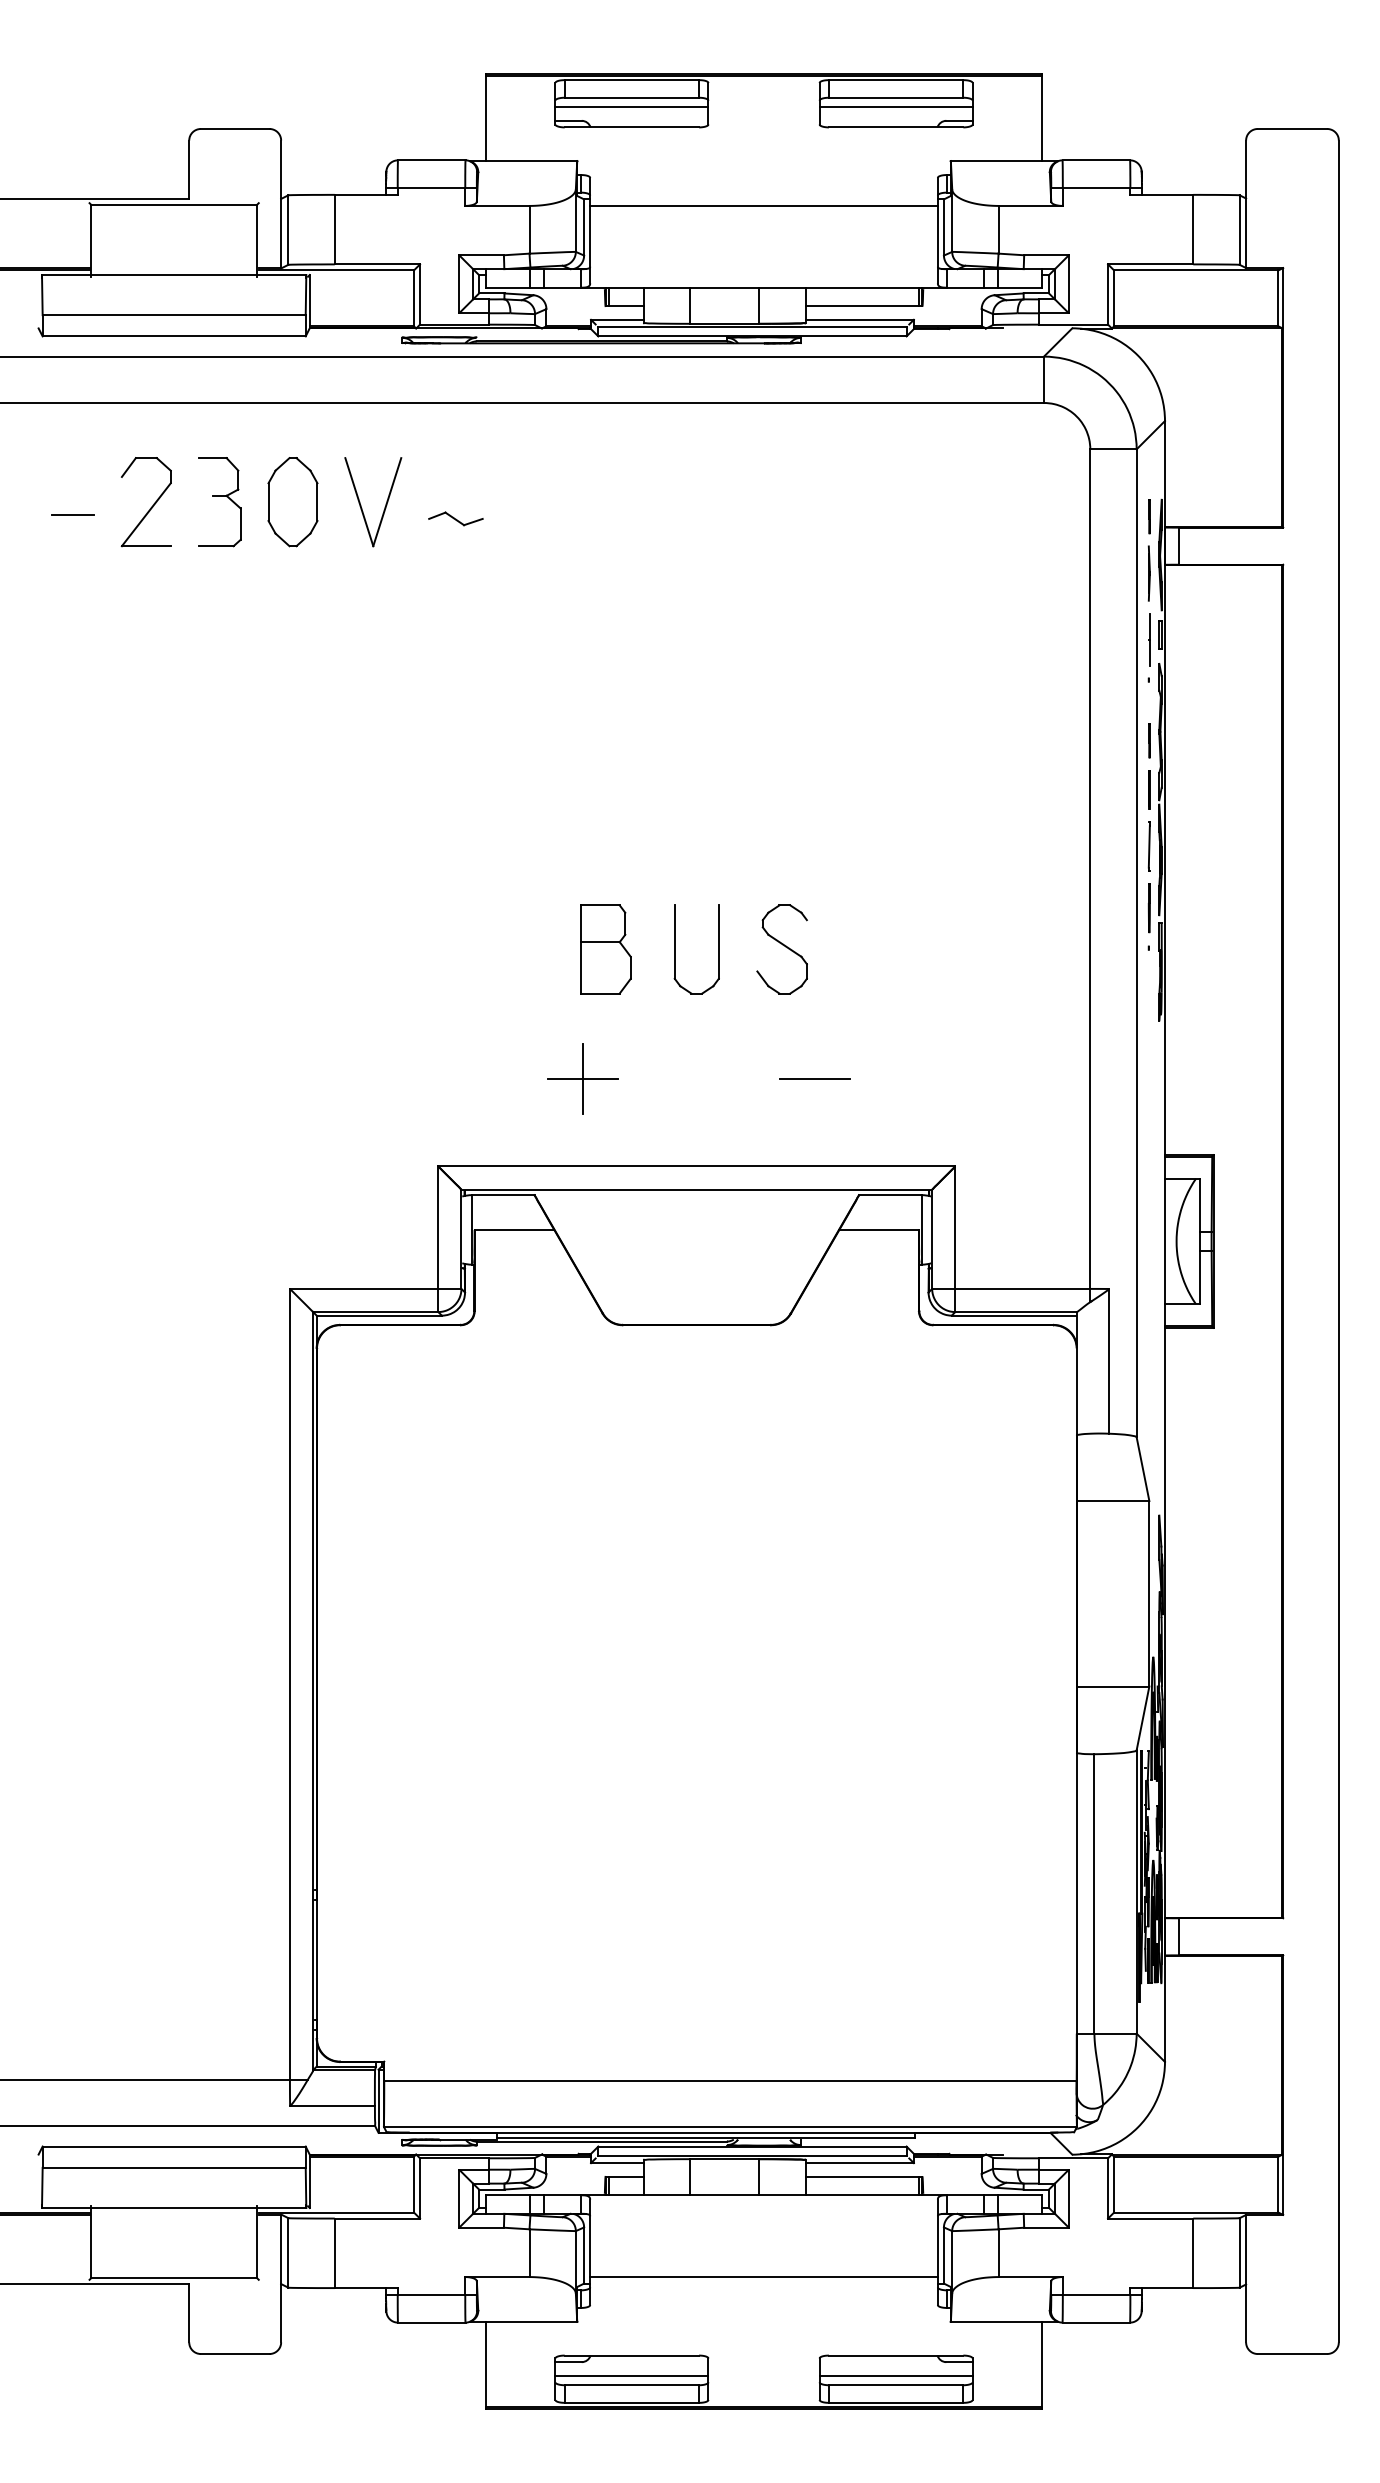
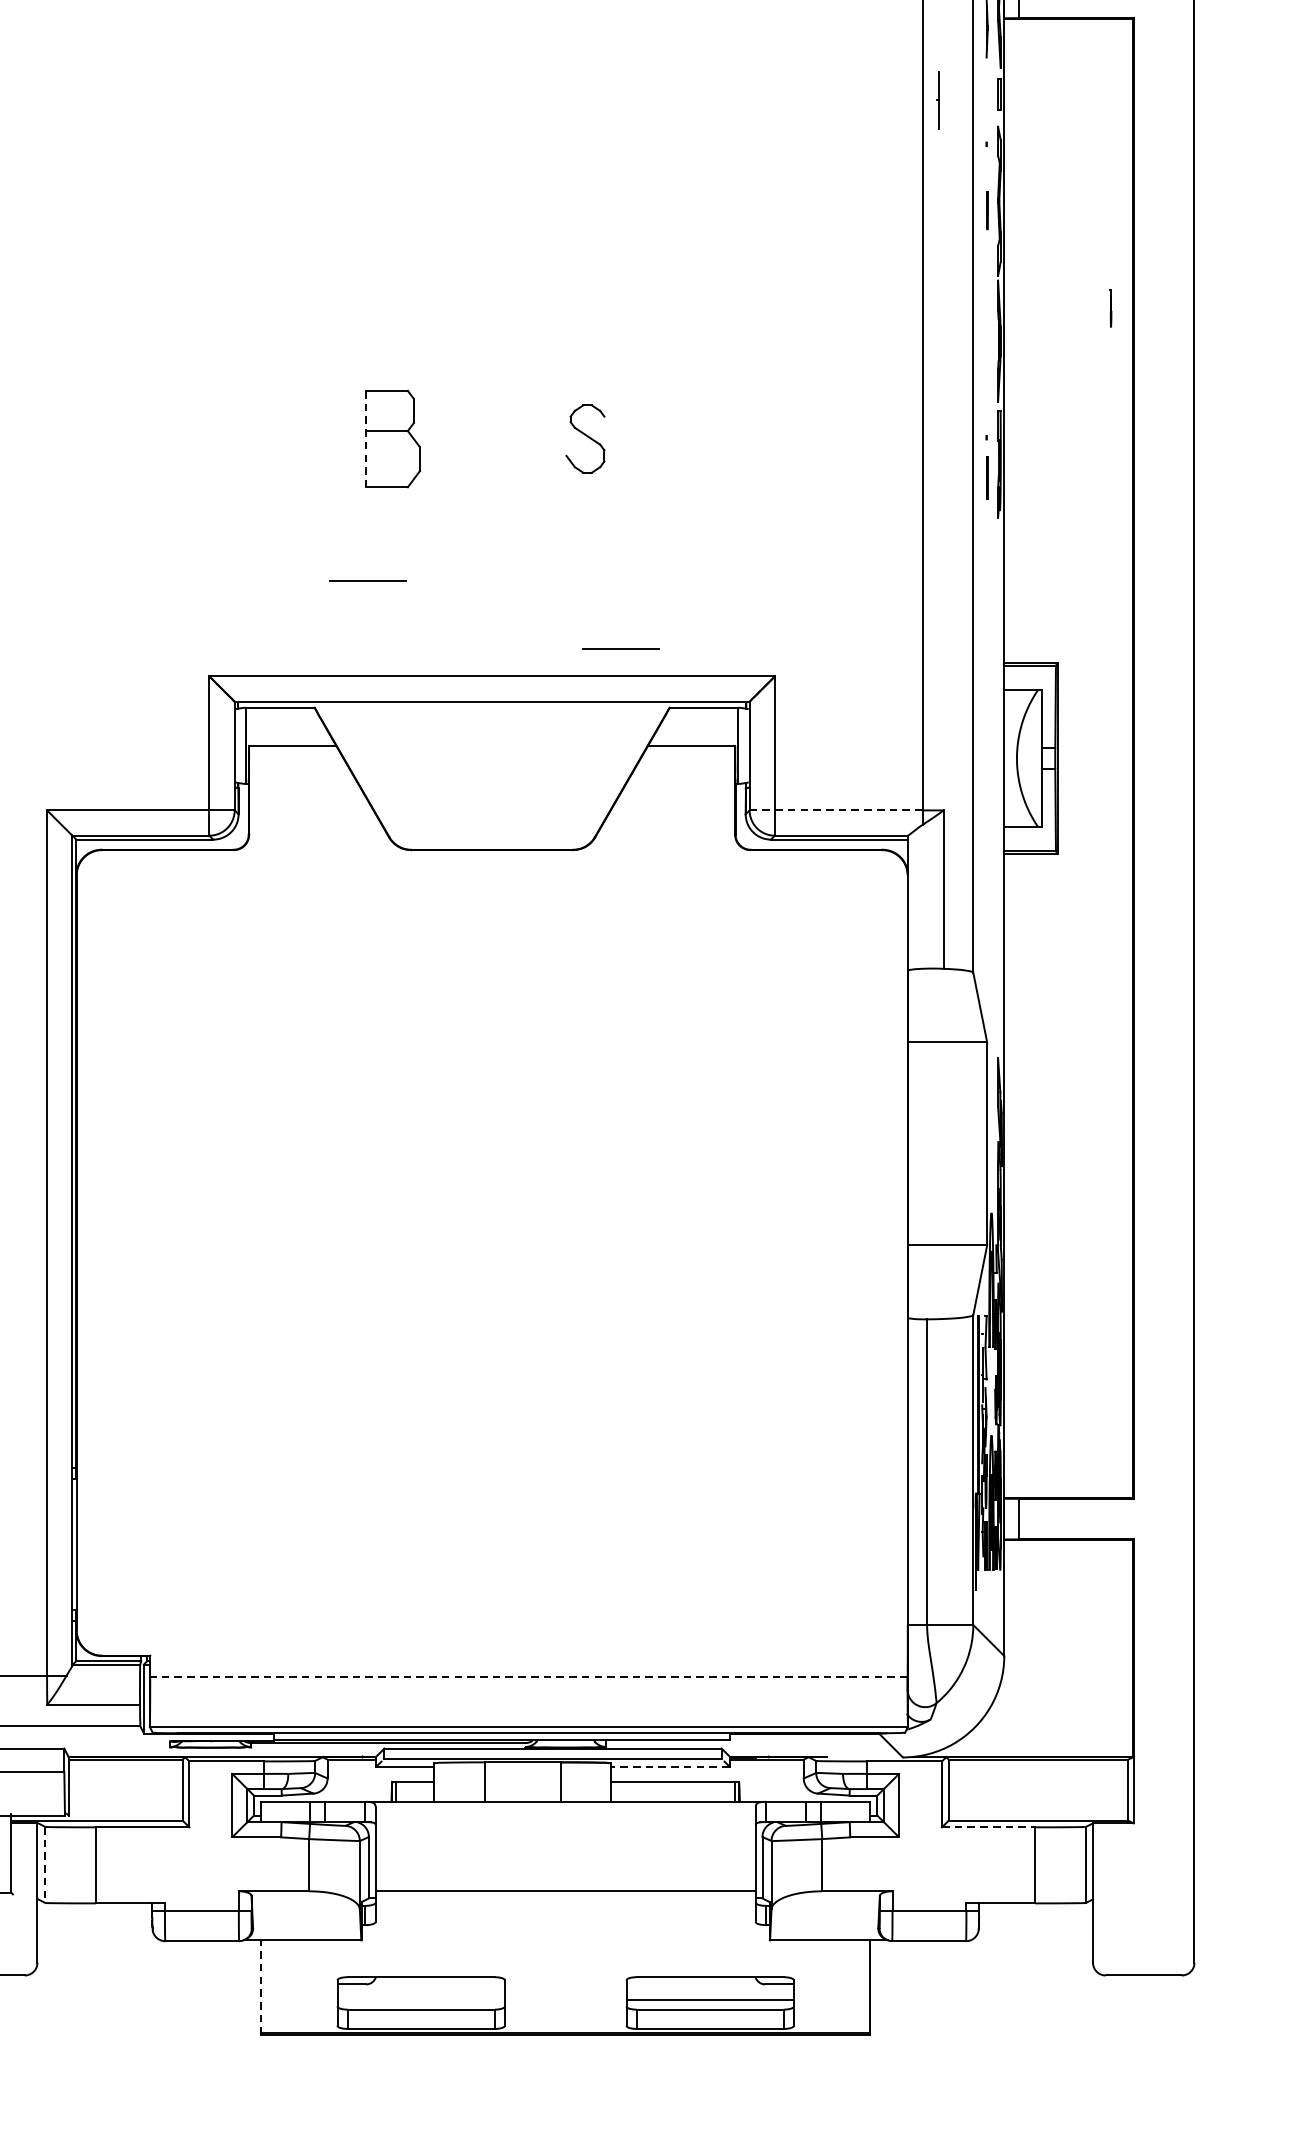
line: (1149, 639) -> (938, 99), moved
line: (1149, 789) -> (987, 477), moved
line: (1262, 829) -> (1110, 307), added
line: (1148, 846) -> (986, 326), removed
line: (1148, 908) -> (986, 394), removed
line: (581, 949) -> (366, 439), solid -> dashed
part: (675, 949) -> (468, 439), removed
part: (781, 949) -> (584, 439), size x0.7
line: (814, 1078) -> (620, 648), moved
line: (583, 1079) -> (368, 581), removed
line: (1011, 1288) -> (836, 809), solid -> dashed
line: (729, 2080) -> (527, 1676), solid -> dashed
line: (859, 2163) -> (670, 1767), solid -> dashed
line: (1150, 2218) -> (988, 1827), solid -> dashed
line: (288, 2252) -> (45, 1864), solid -> dashed
line: (485, 2364) -> (260, 1986), solid -> dashed
line: (631, 2376) -> (420, 2000), removed

